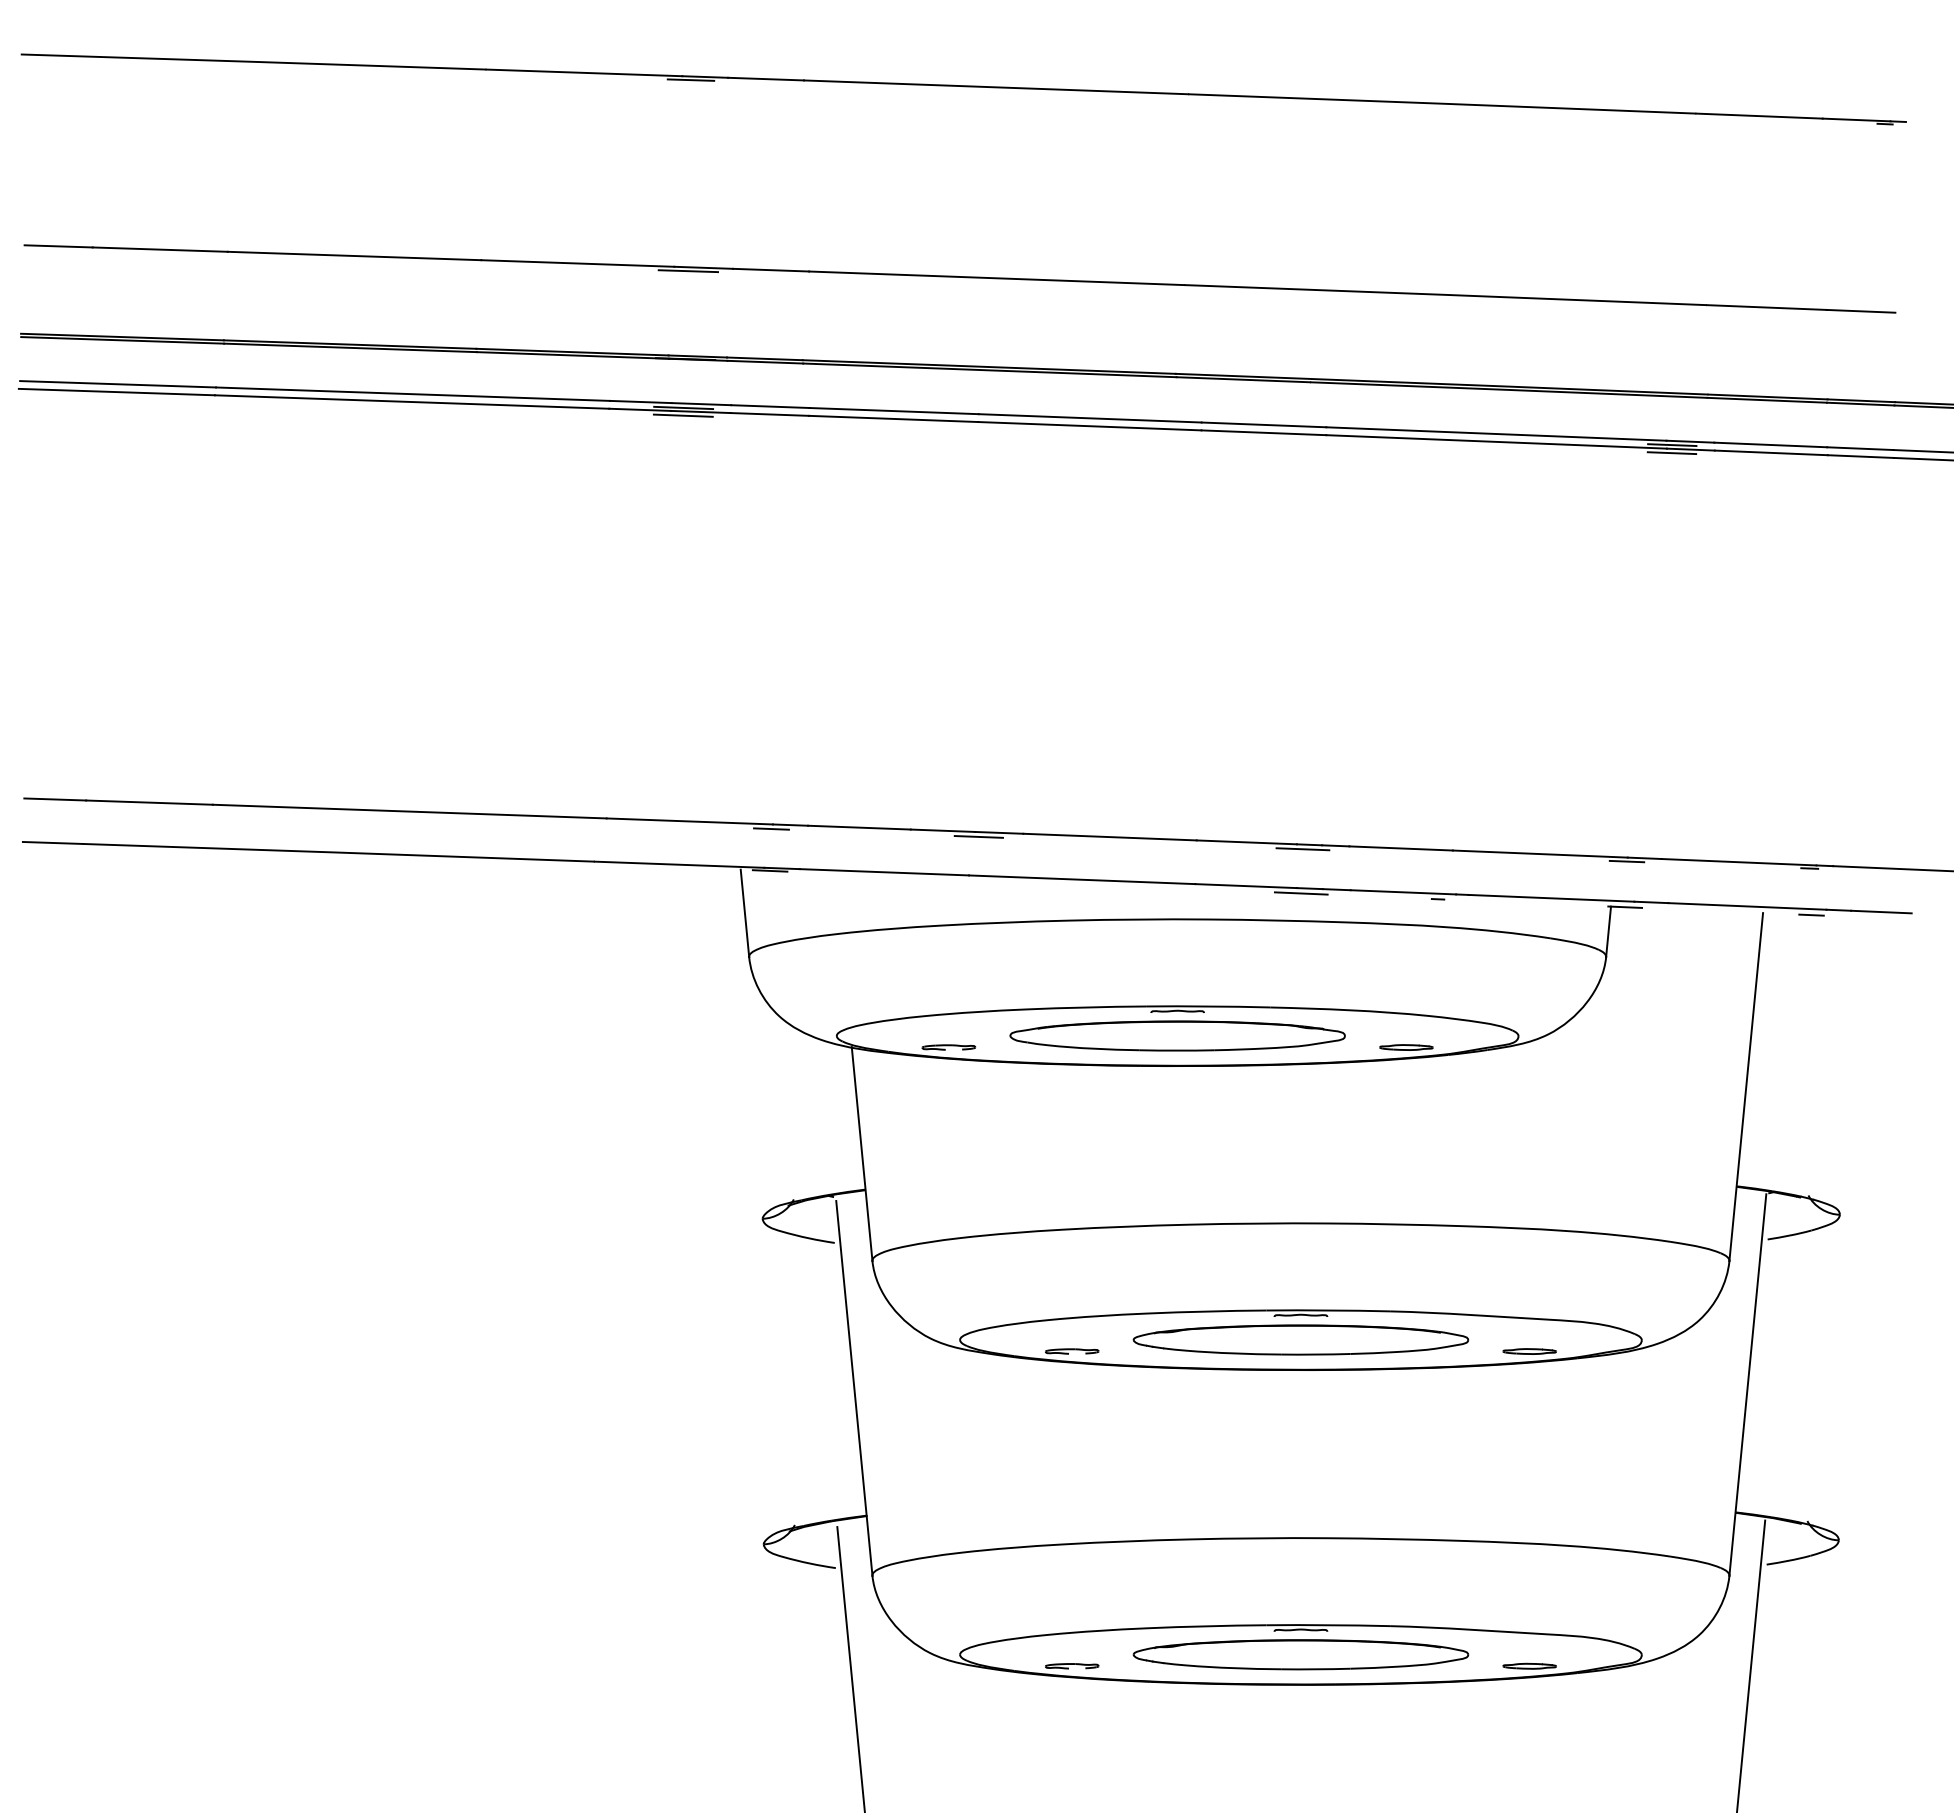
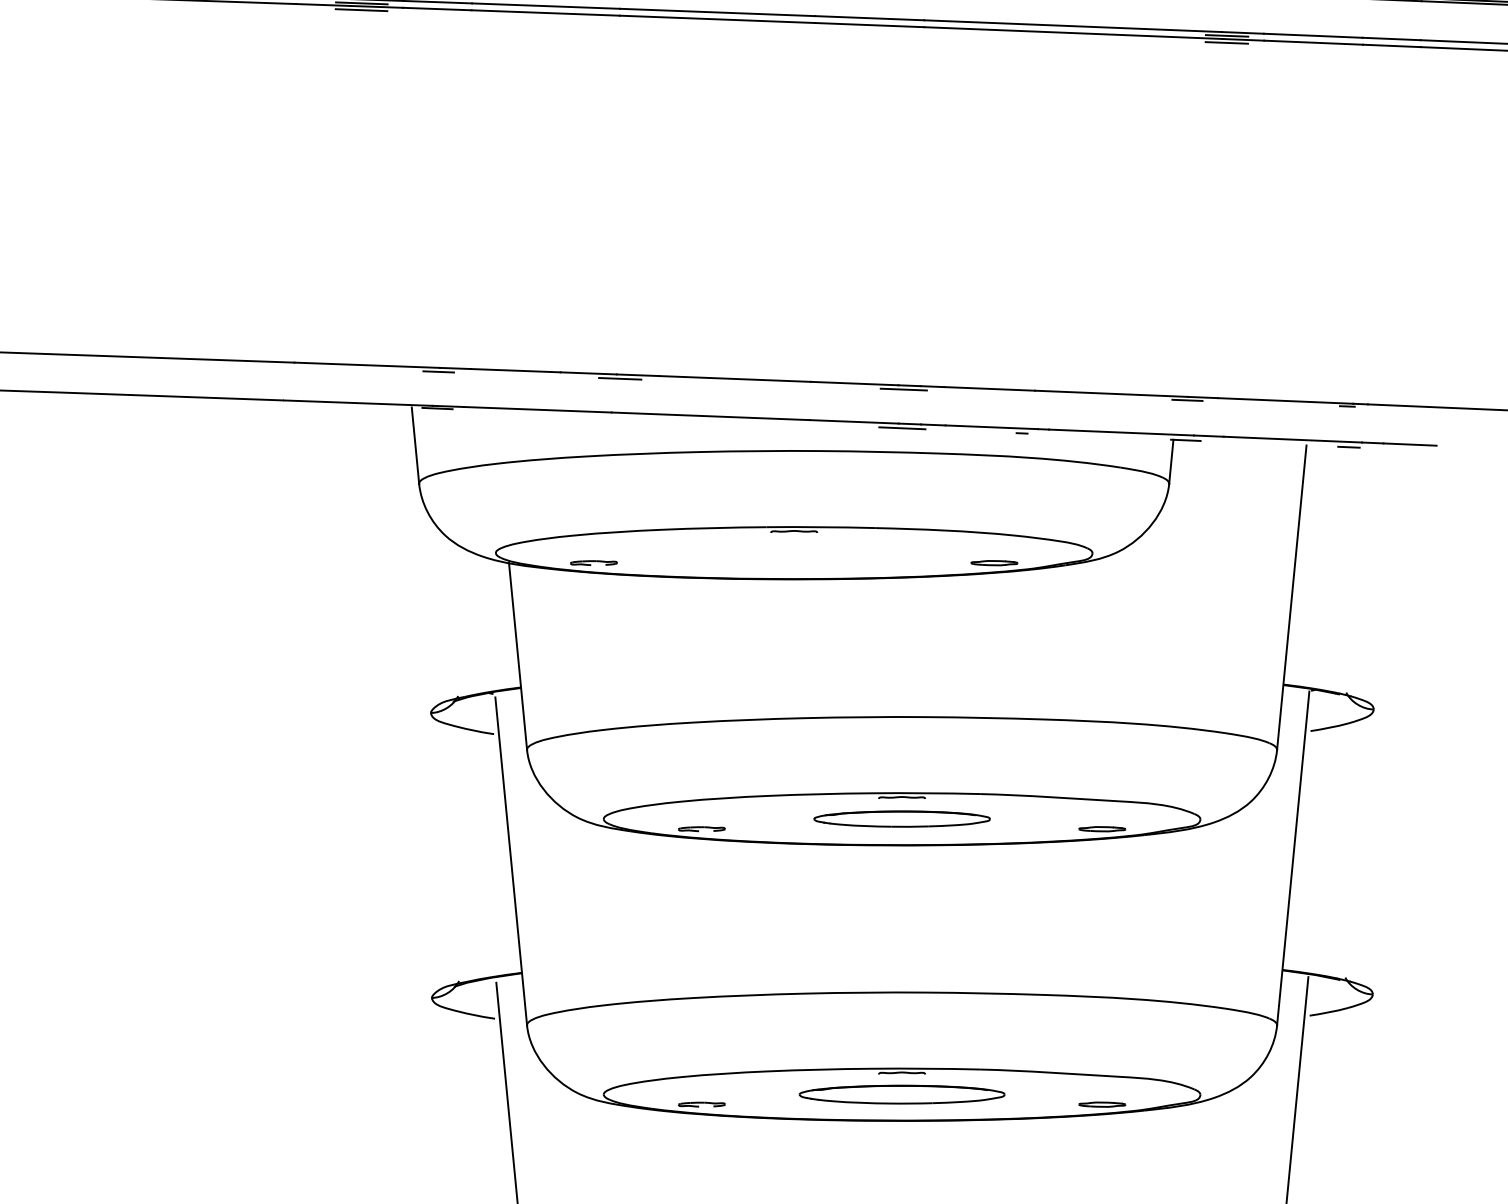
part: (1177, 1035) -> (794, 552), removed
part: (1300, 1339) -> (901, 818), size x0.6
part: (1300, 1654) -> (901, 1094), size x0.7

